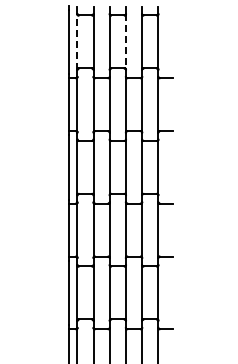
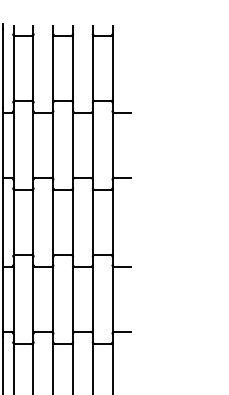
line: (77, 41) -> (13, 67), dashed -> solid
line: (125, 41) -> (72, 67), dashed -> solid

